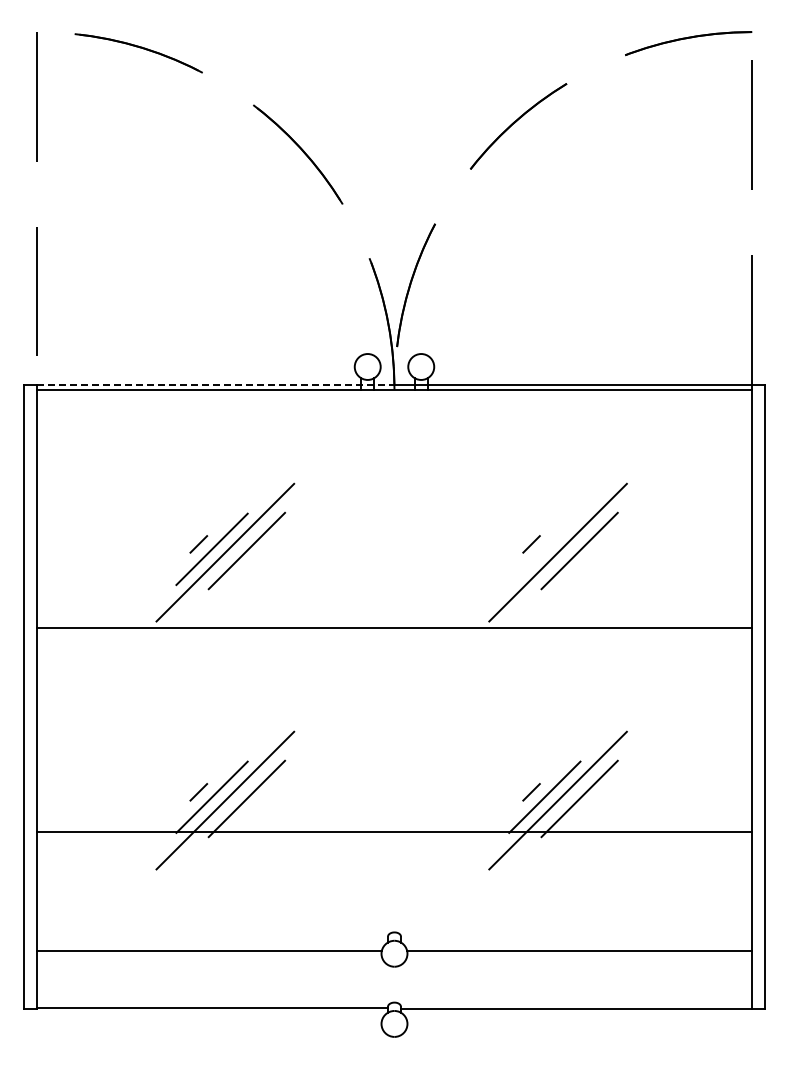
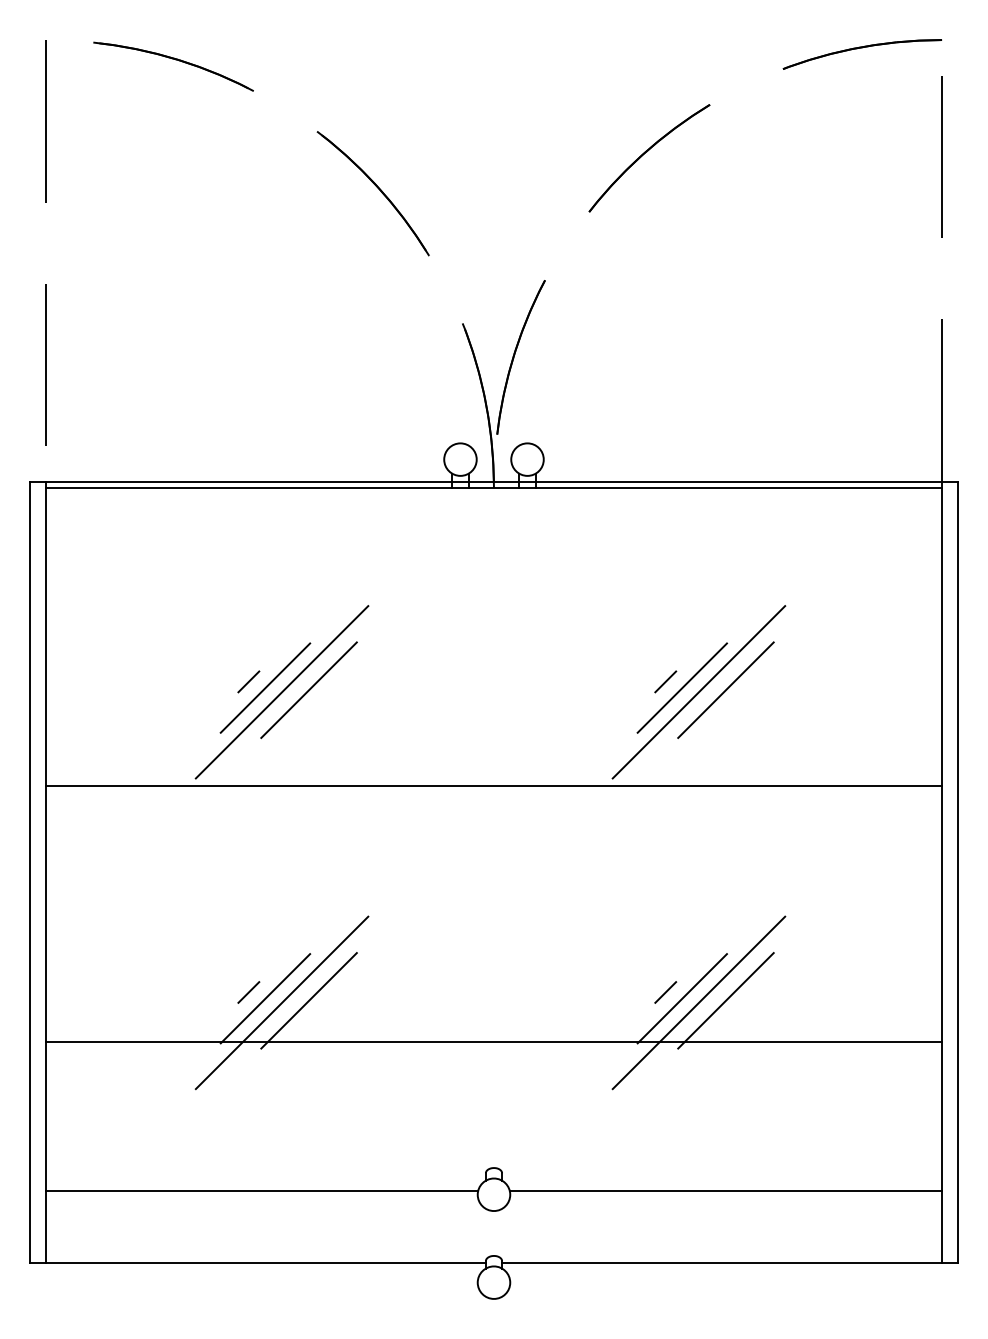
line: (215, 384) -> (269, 481), dashed -> solid
line: (544, 549) -> (681, 688), added

